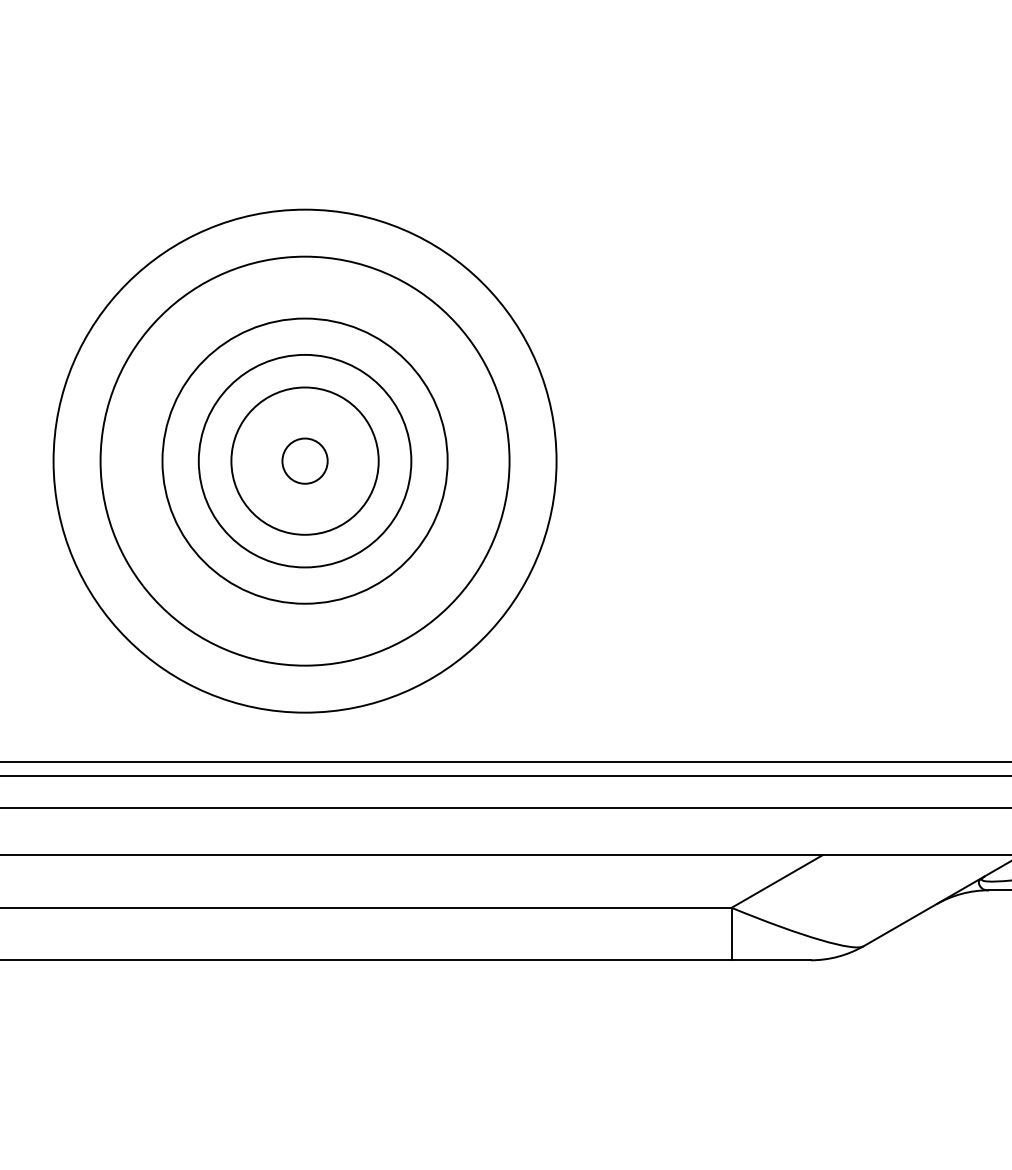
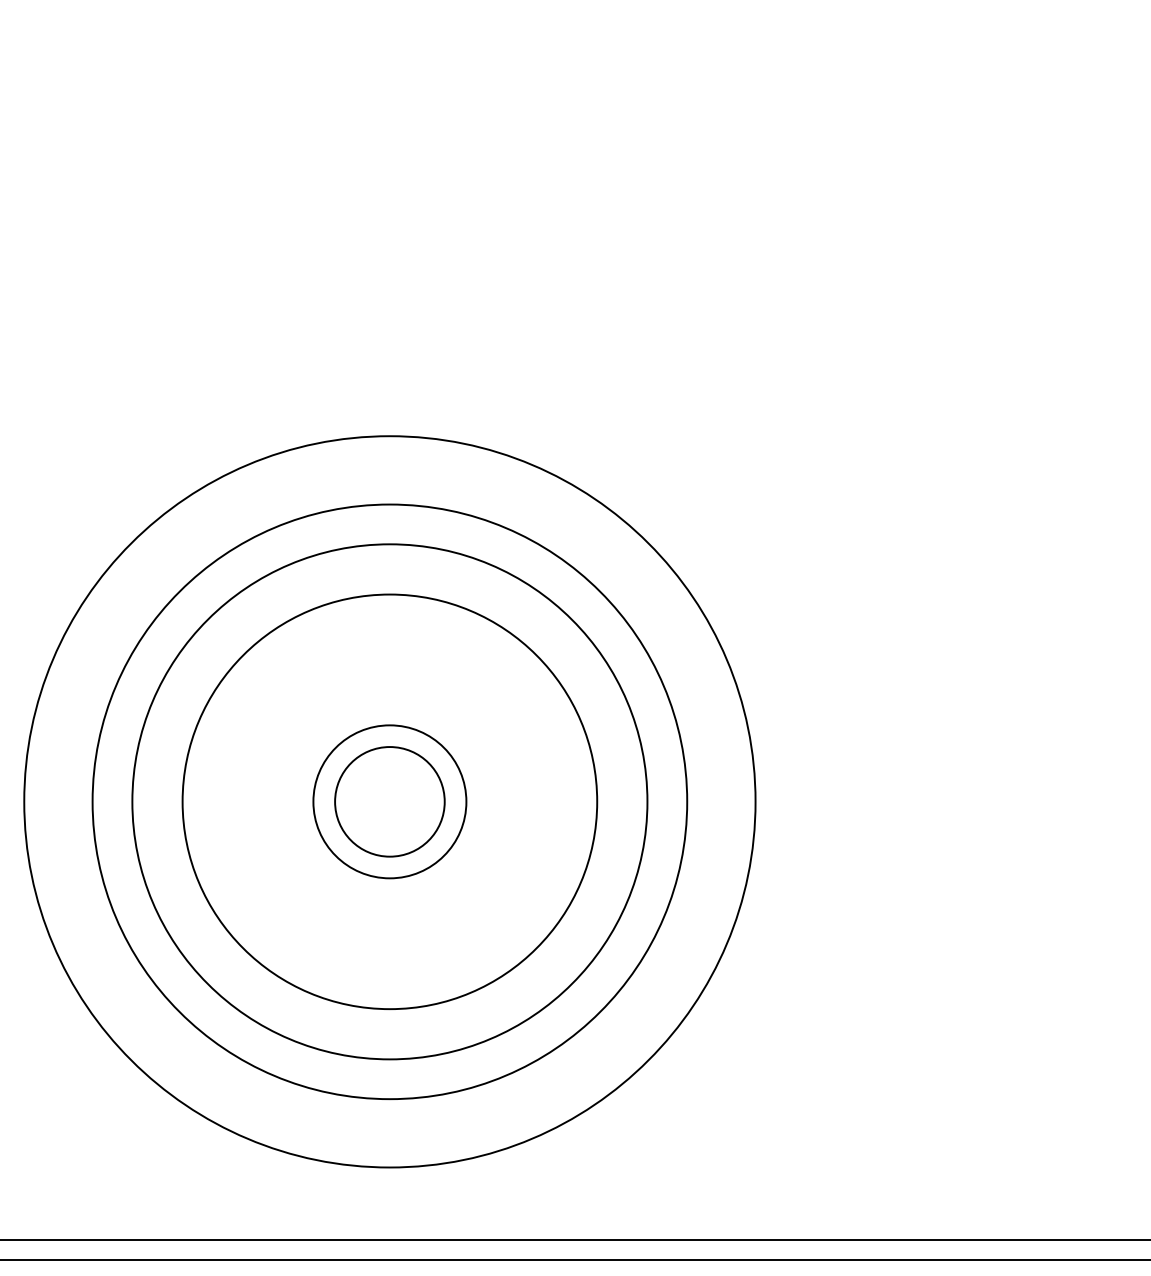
circle: (304, 460) -> (389, 800), size x0.71
circle: (304, 460) -> (389, 800), size x1.67
circle: (304, 461) -> (389, 802), size x1.67

